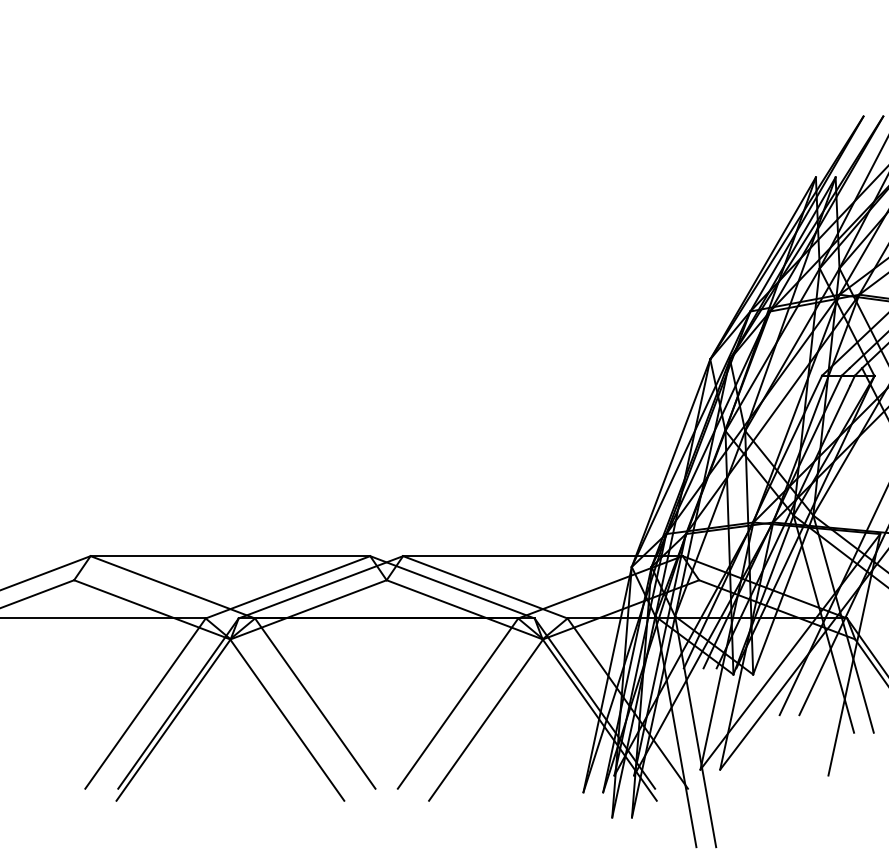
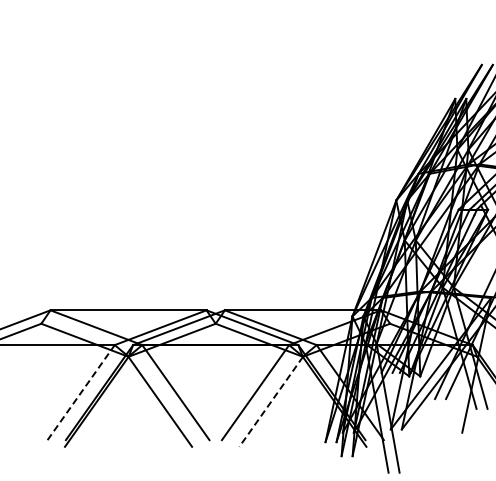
line: (146, 703) -> (81, 392), solid -> dashed
line: (484, 721) -> (270, 402), solid -> dashed

